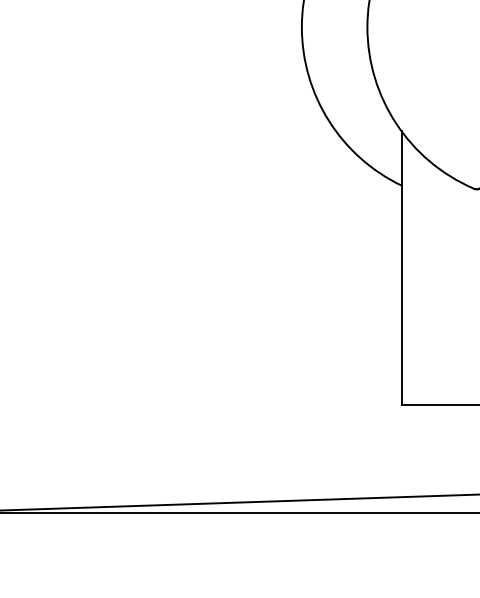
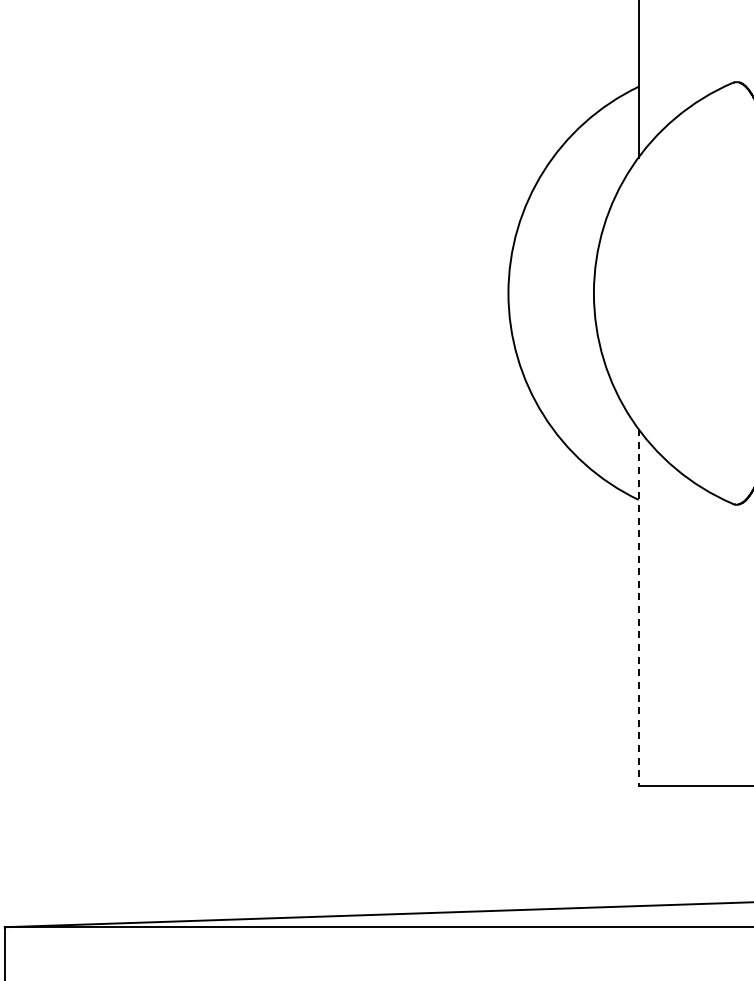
line: (401, 268) -> (638, 607), solid -> dashed

